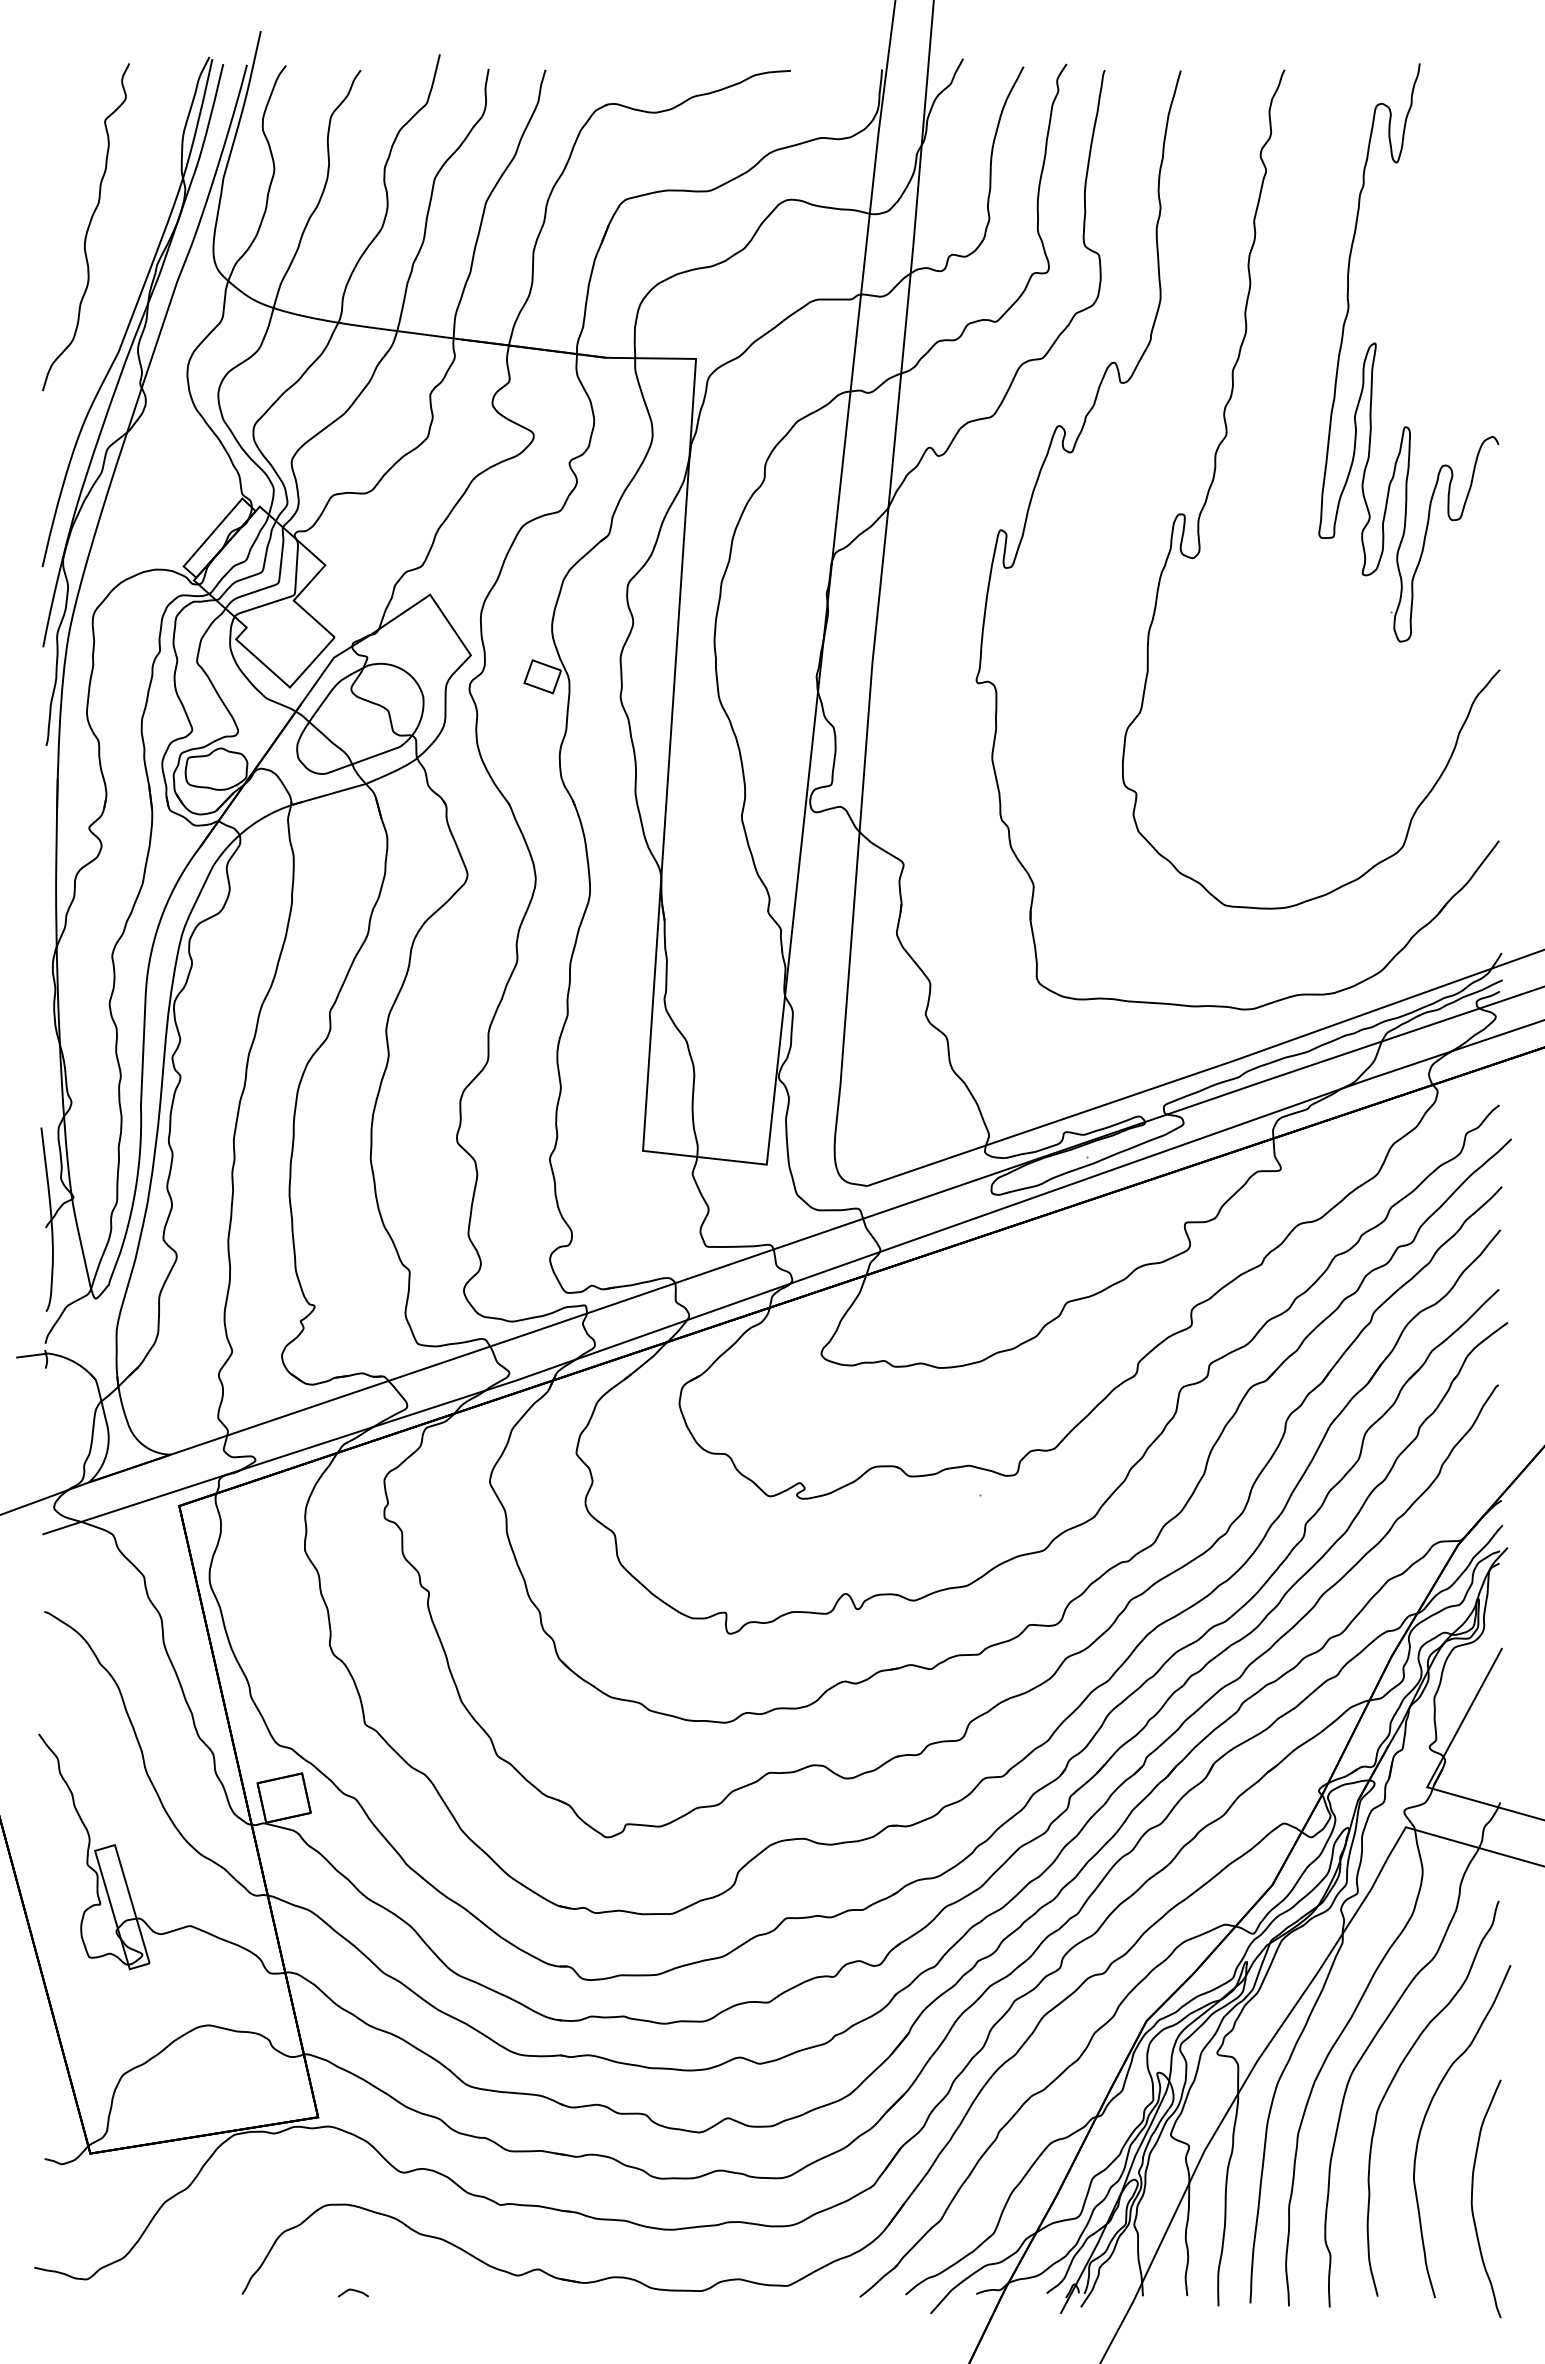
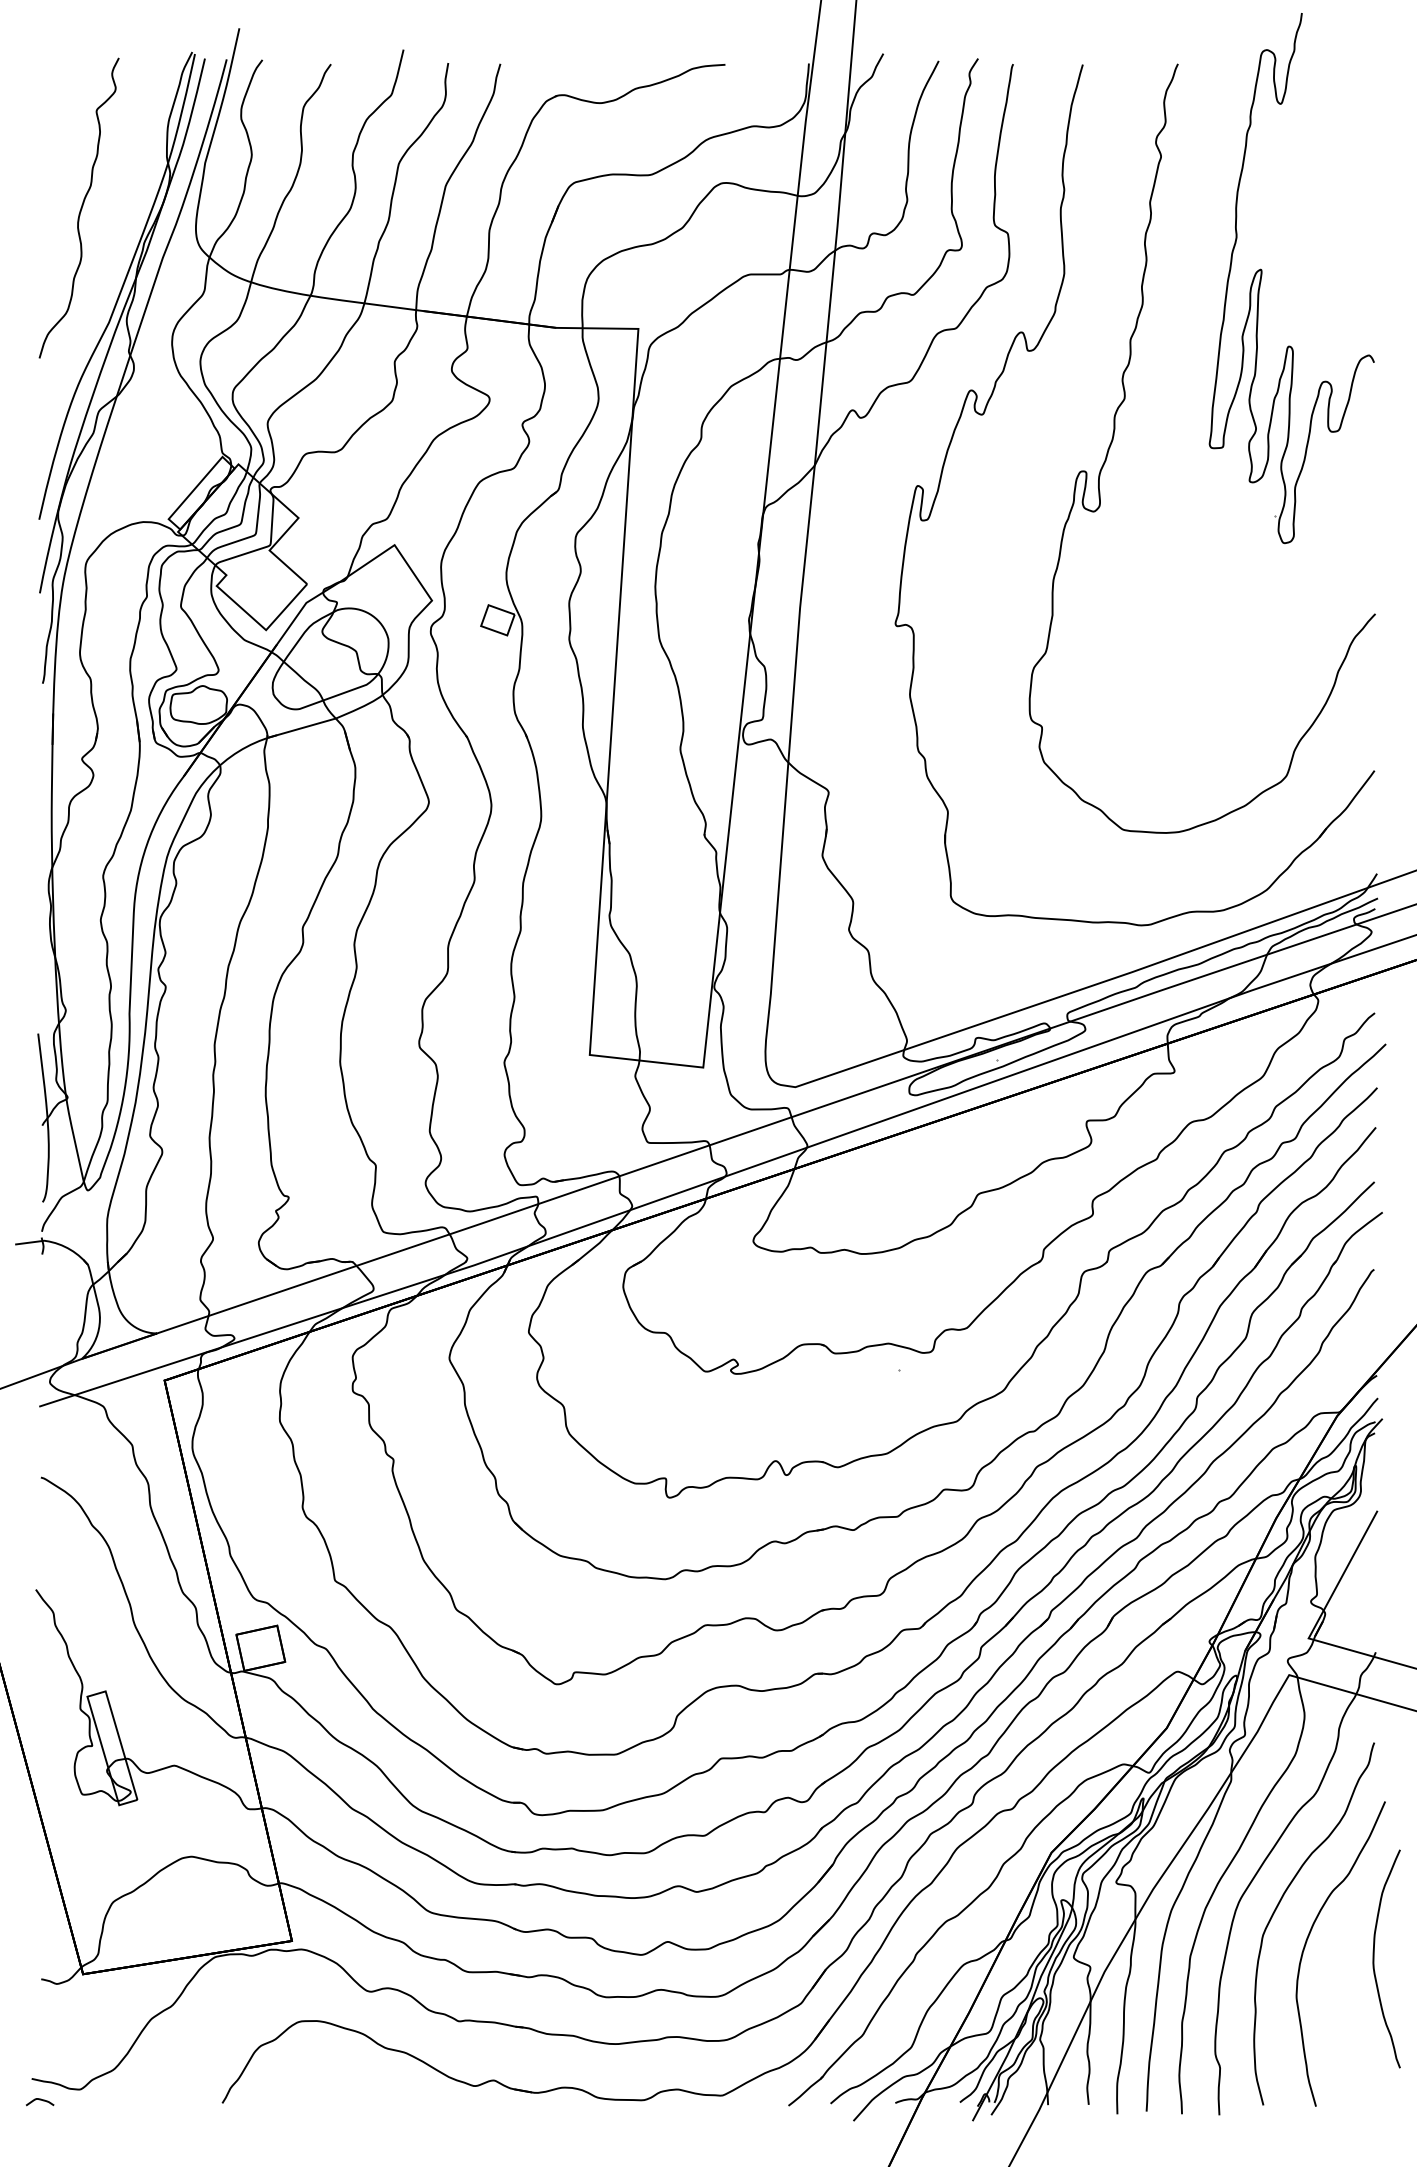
part: (1376, 351) -> (1262, 277), moved
curve: (1472, 2198) -> (1374, 1958), moved
curve: (353, 2291) -> (40, 2100), moved

